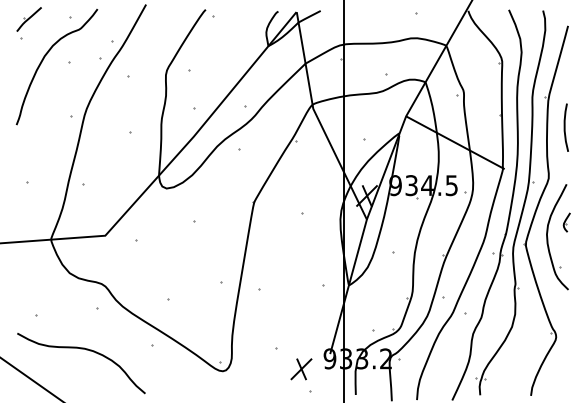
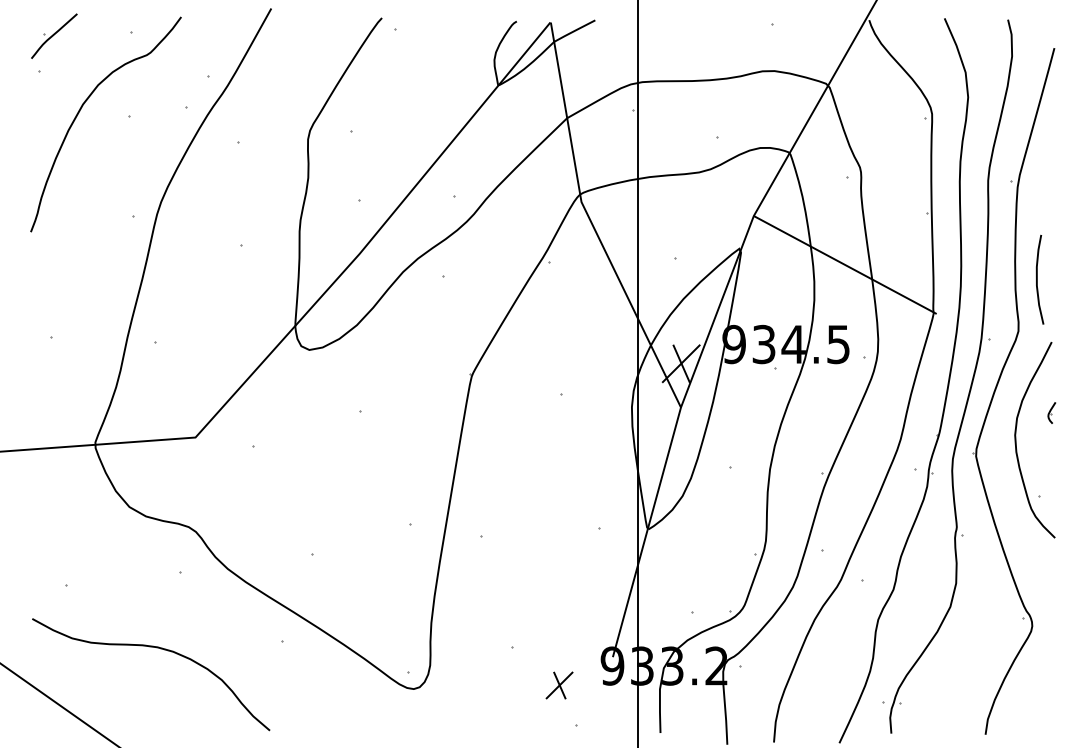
curve: (565, 127) -> (1038, 279), moved
part: (566, 222) -> (1051, 412), size x0.6
part: (301, 369) -> (559, 685), size x0.7

